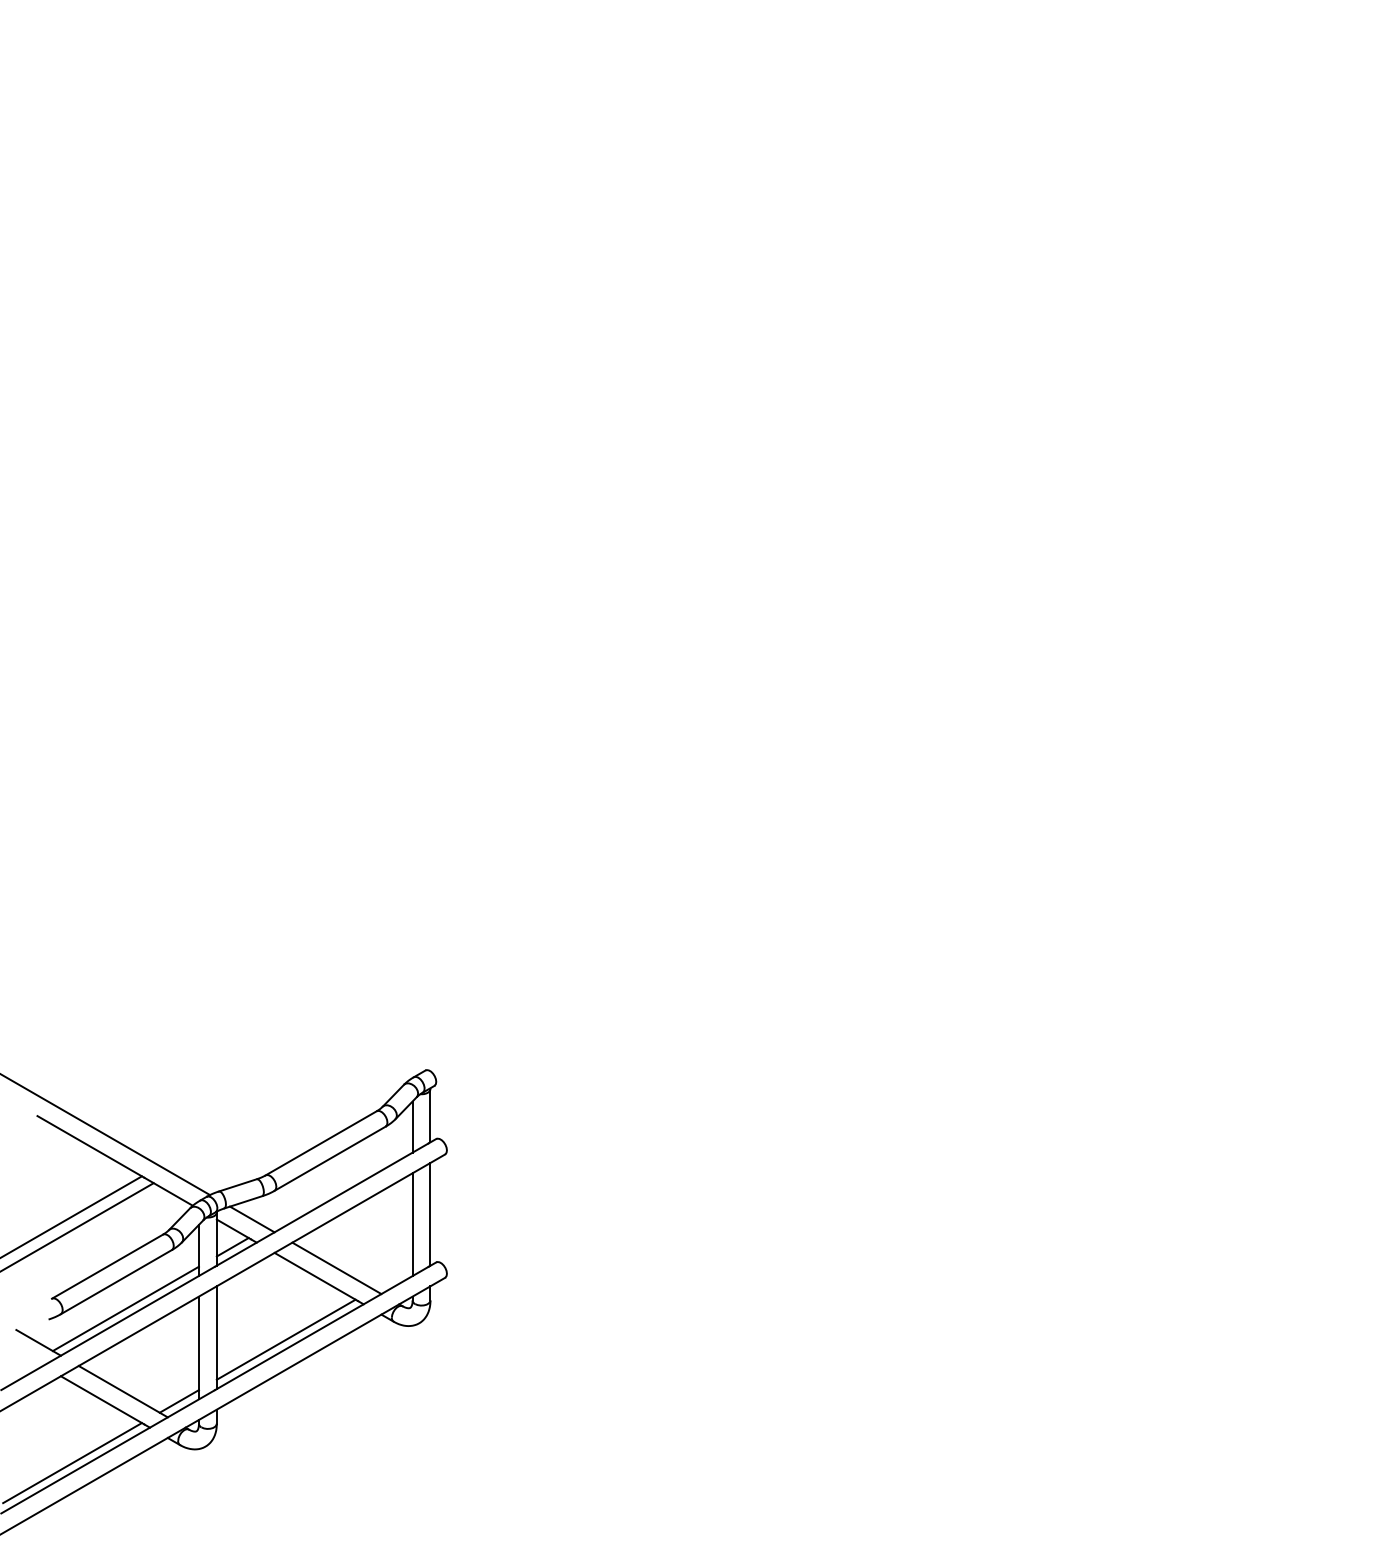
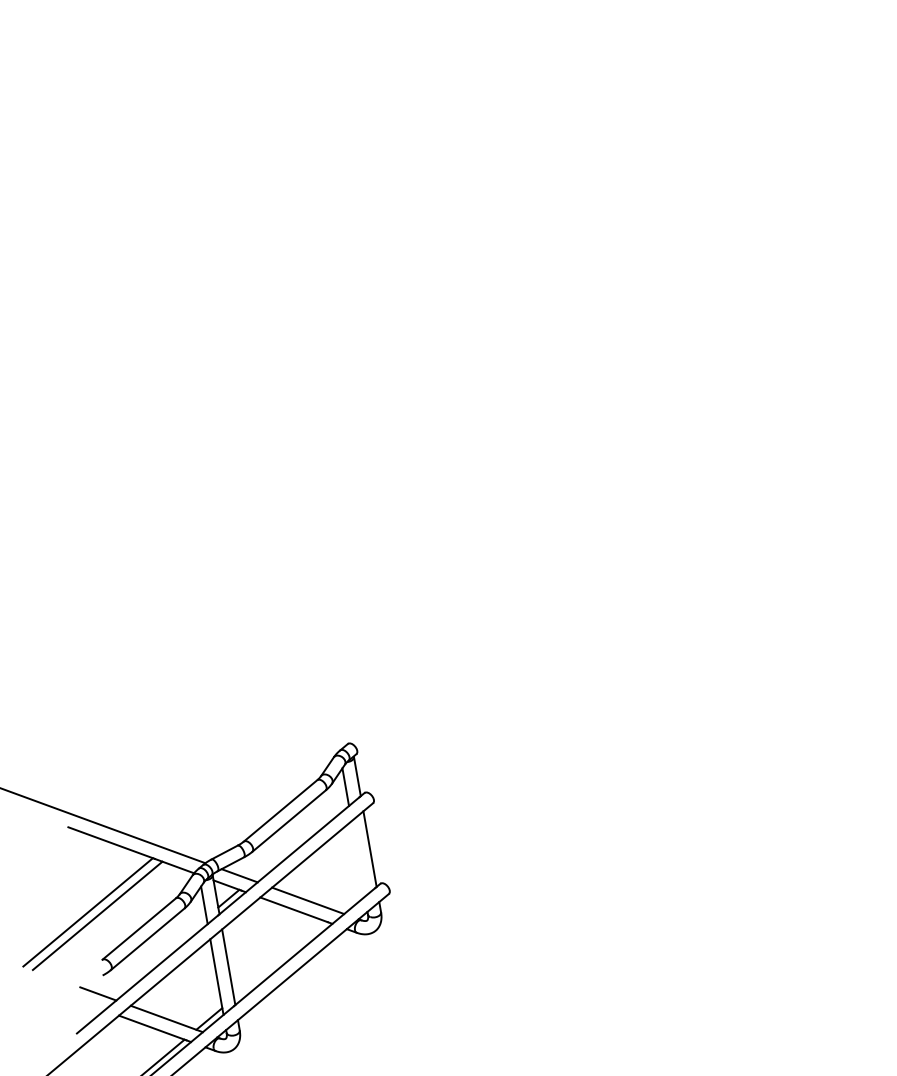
line: (412, 1224) -> (358, 858), removed
line: (125, 1308) -> (157, 957), removed
line: (285, 1339) -> (279, 959), removed

